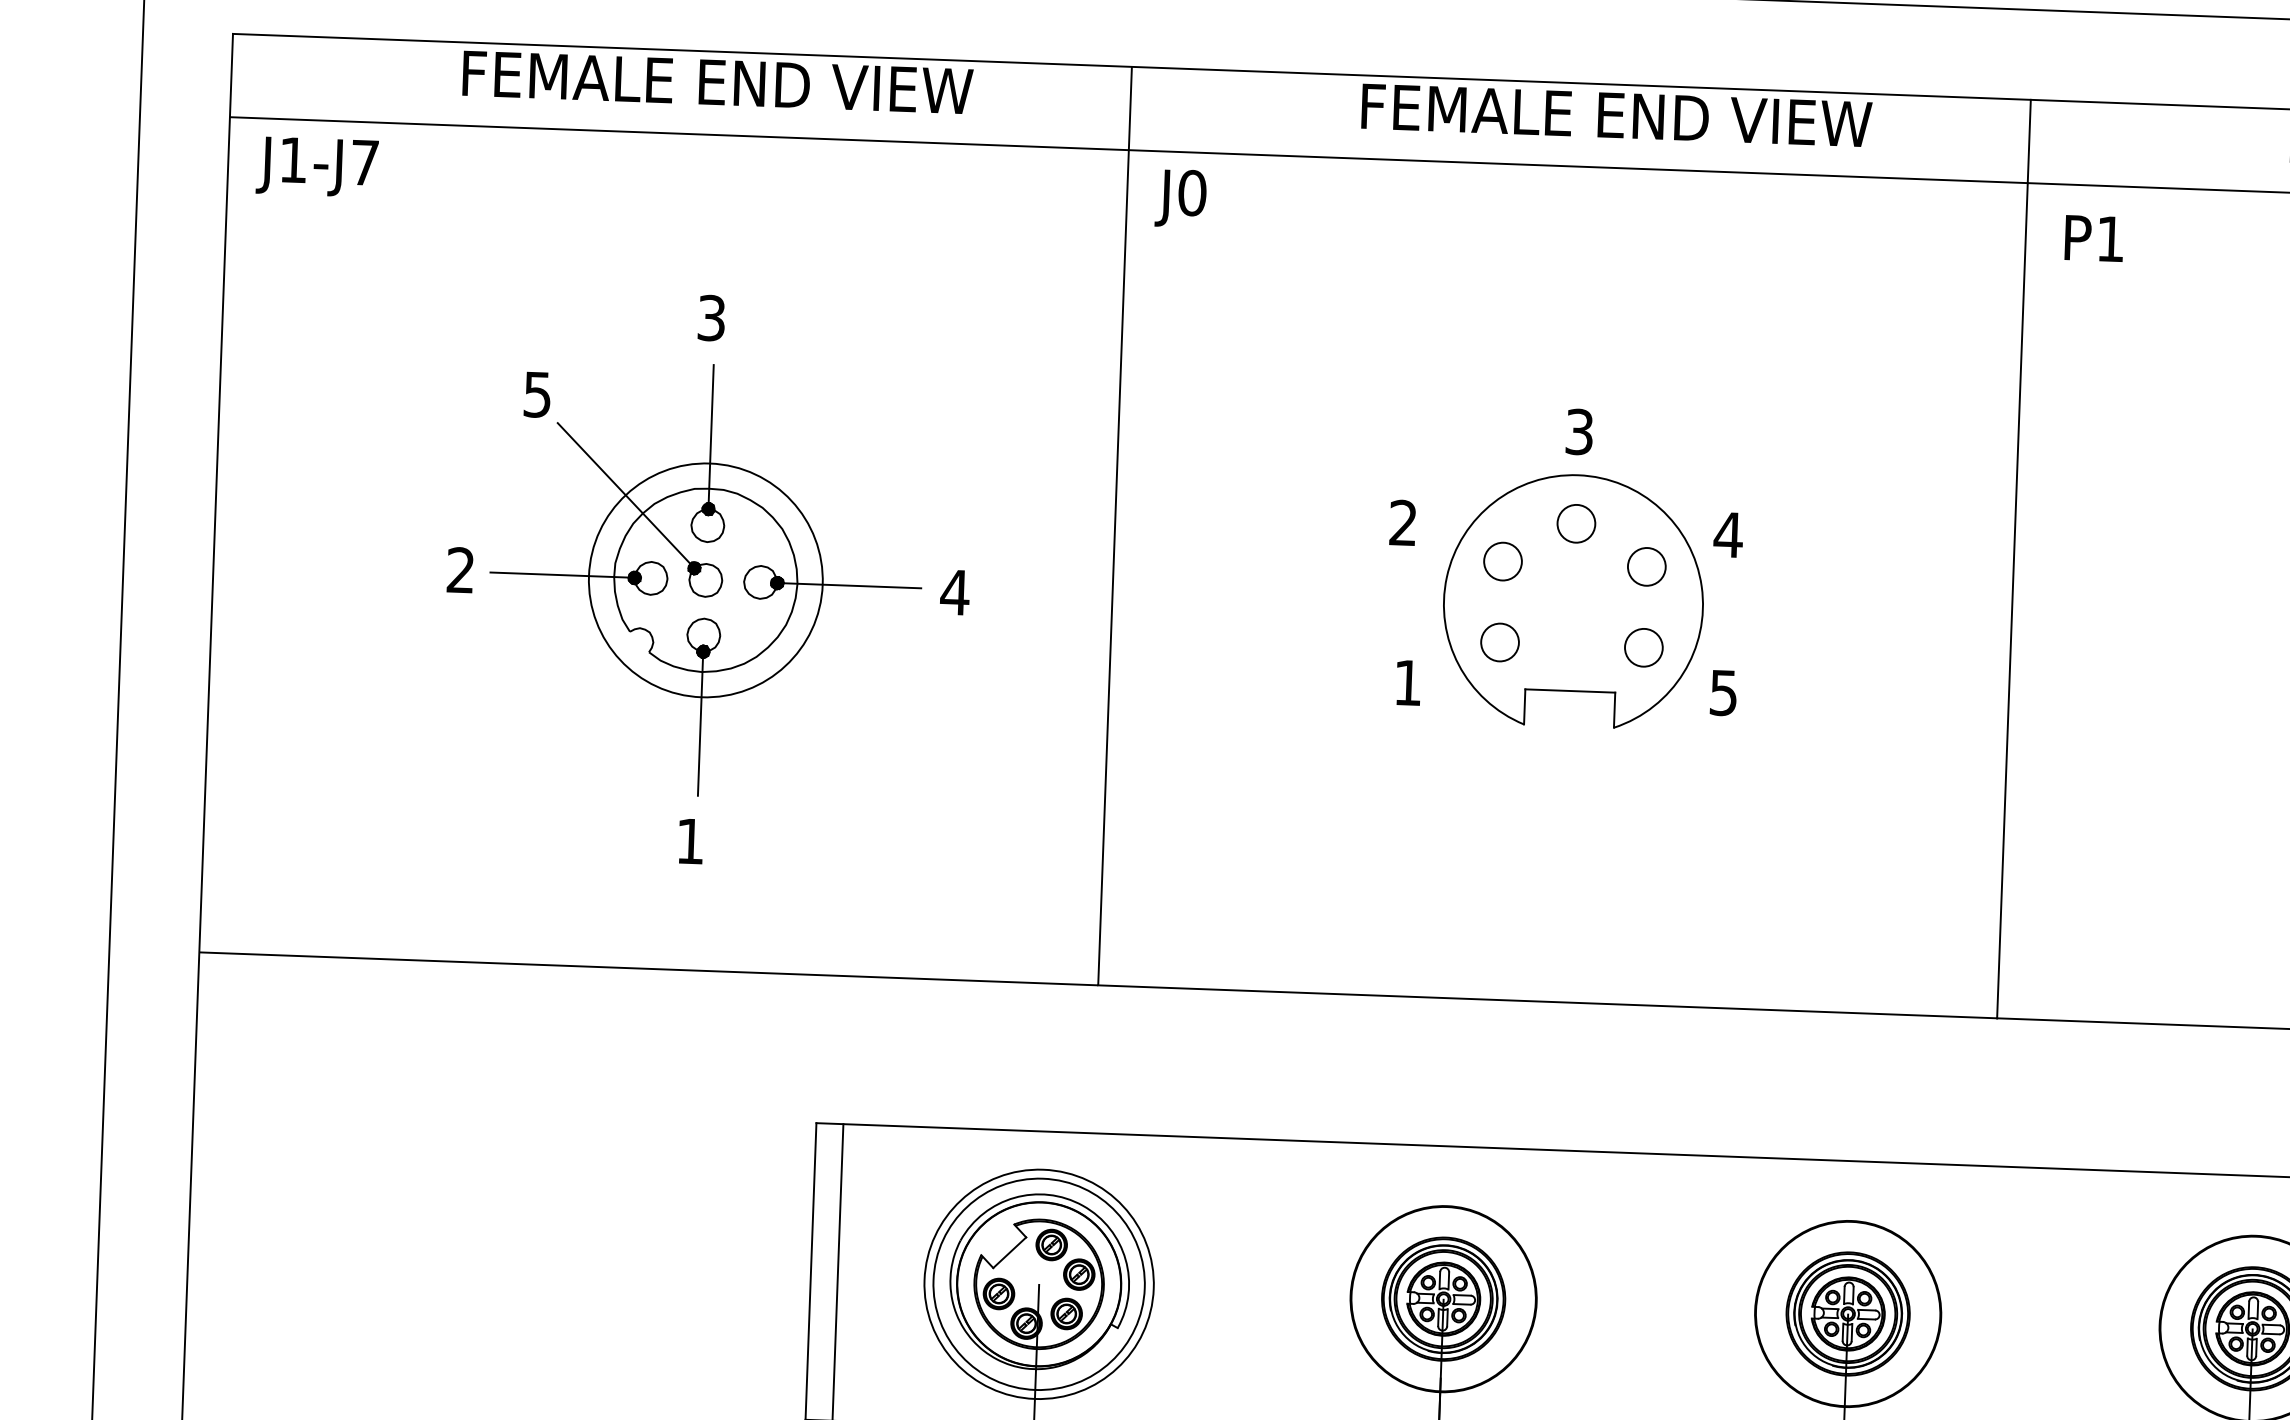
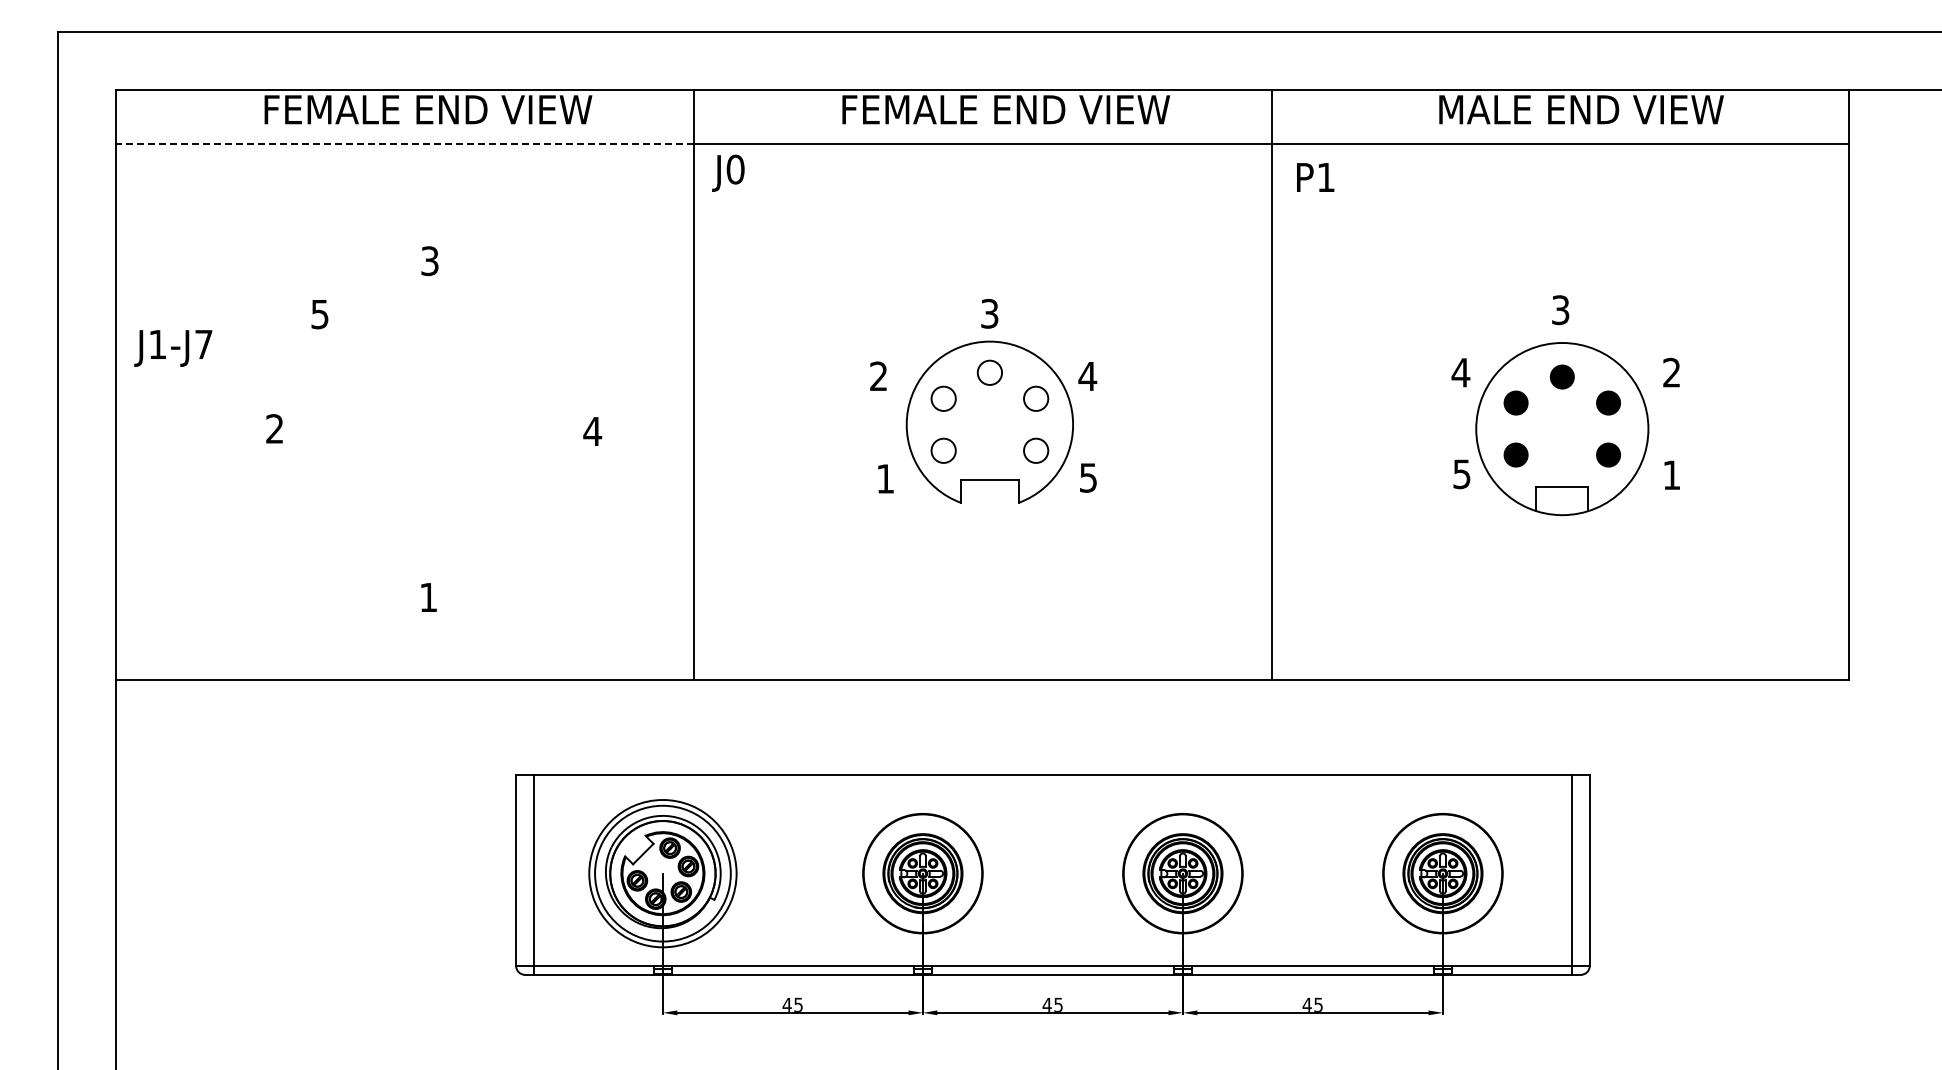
line: (678, 133) -> (404, 143), solid -> dashed
text: (317, 167) -> (173, 348), moved
part: (704, 580) -> (431, 429), removed

